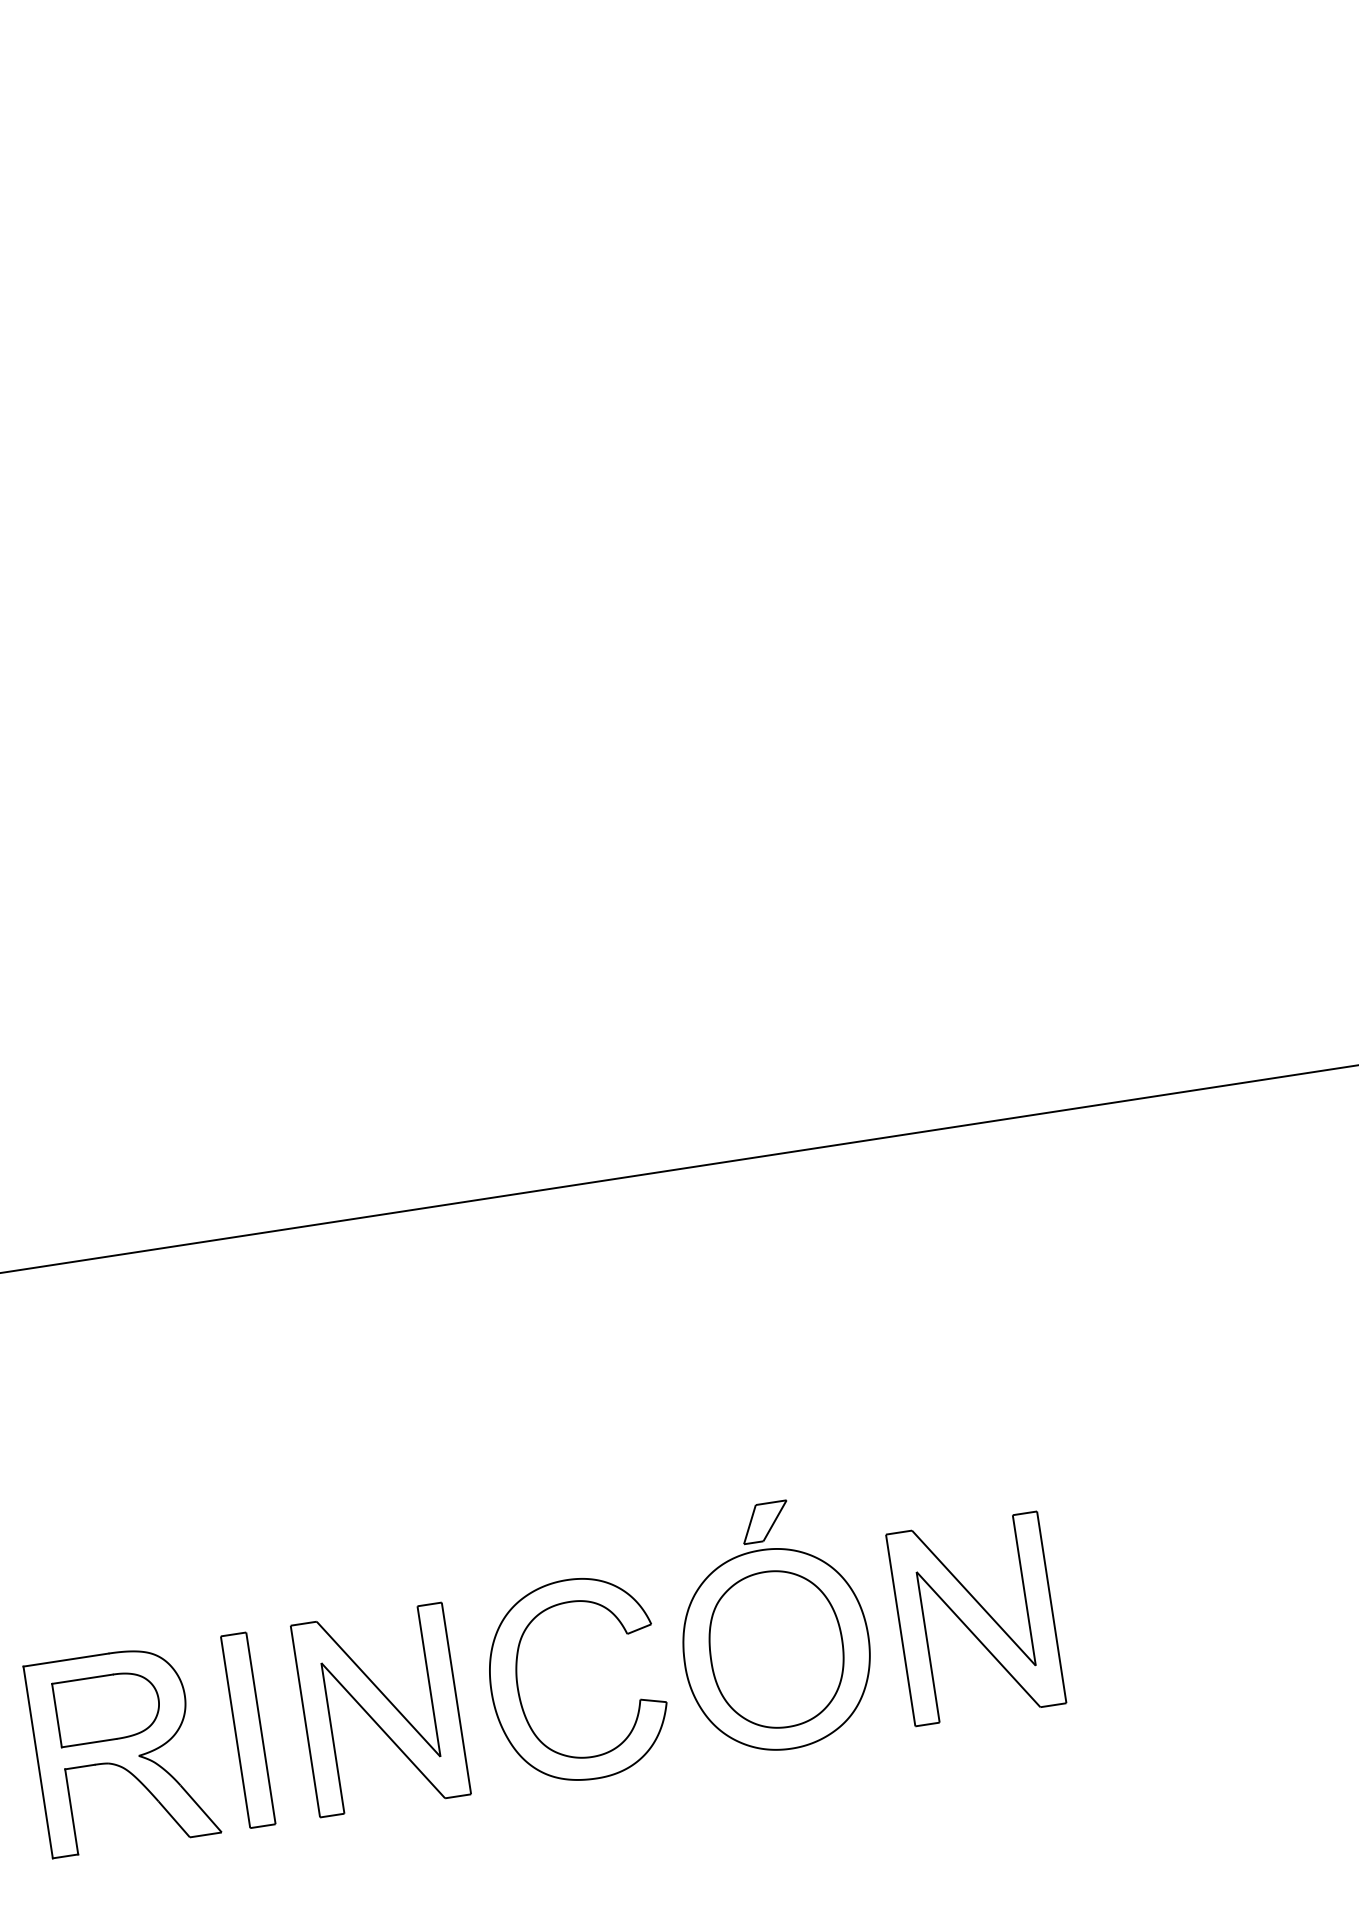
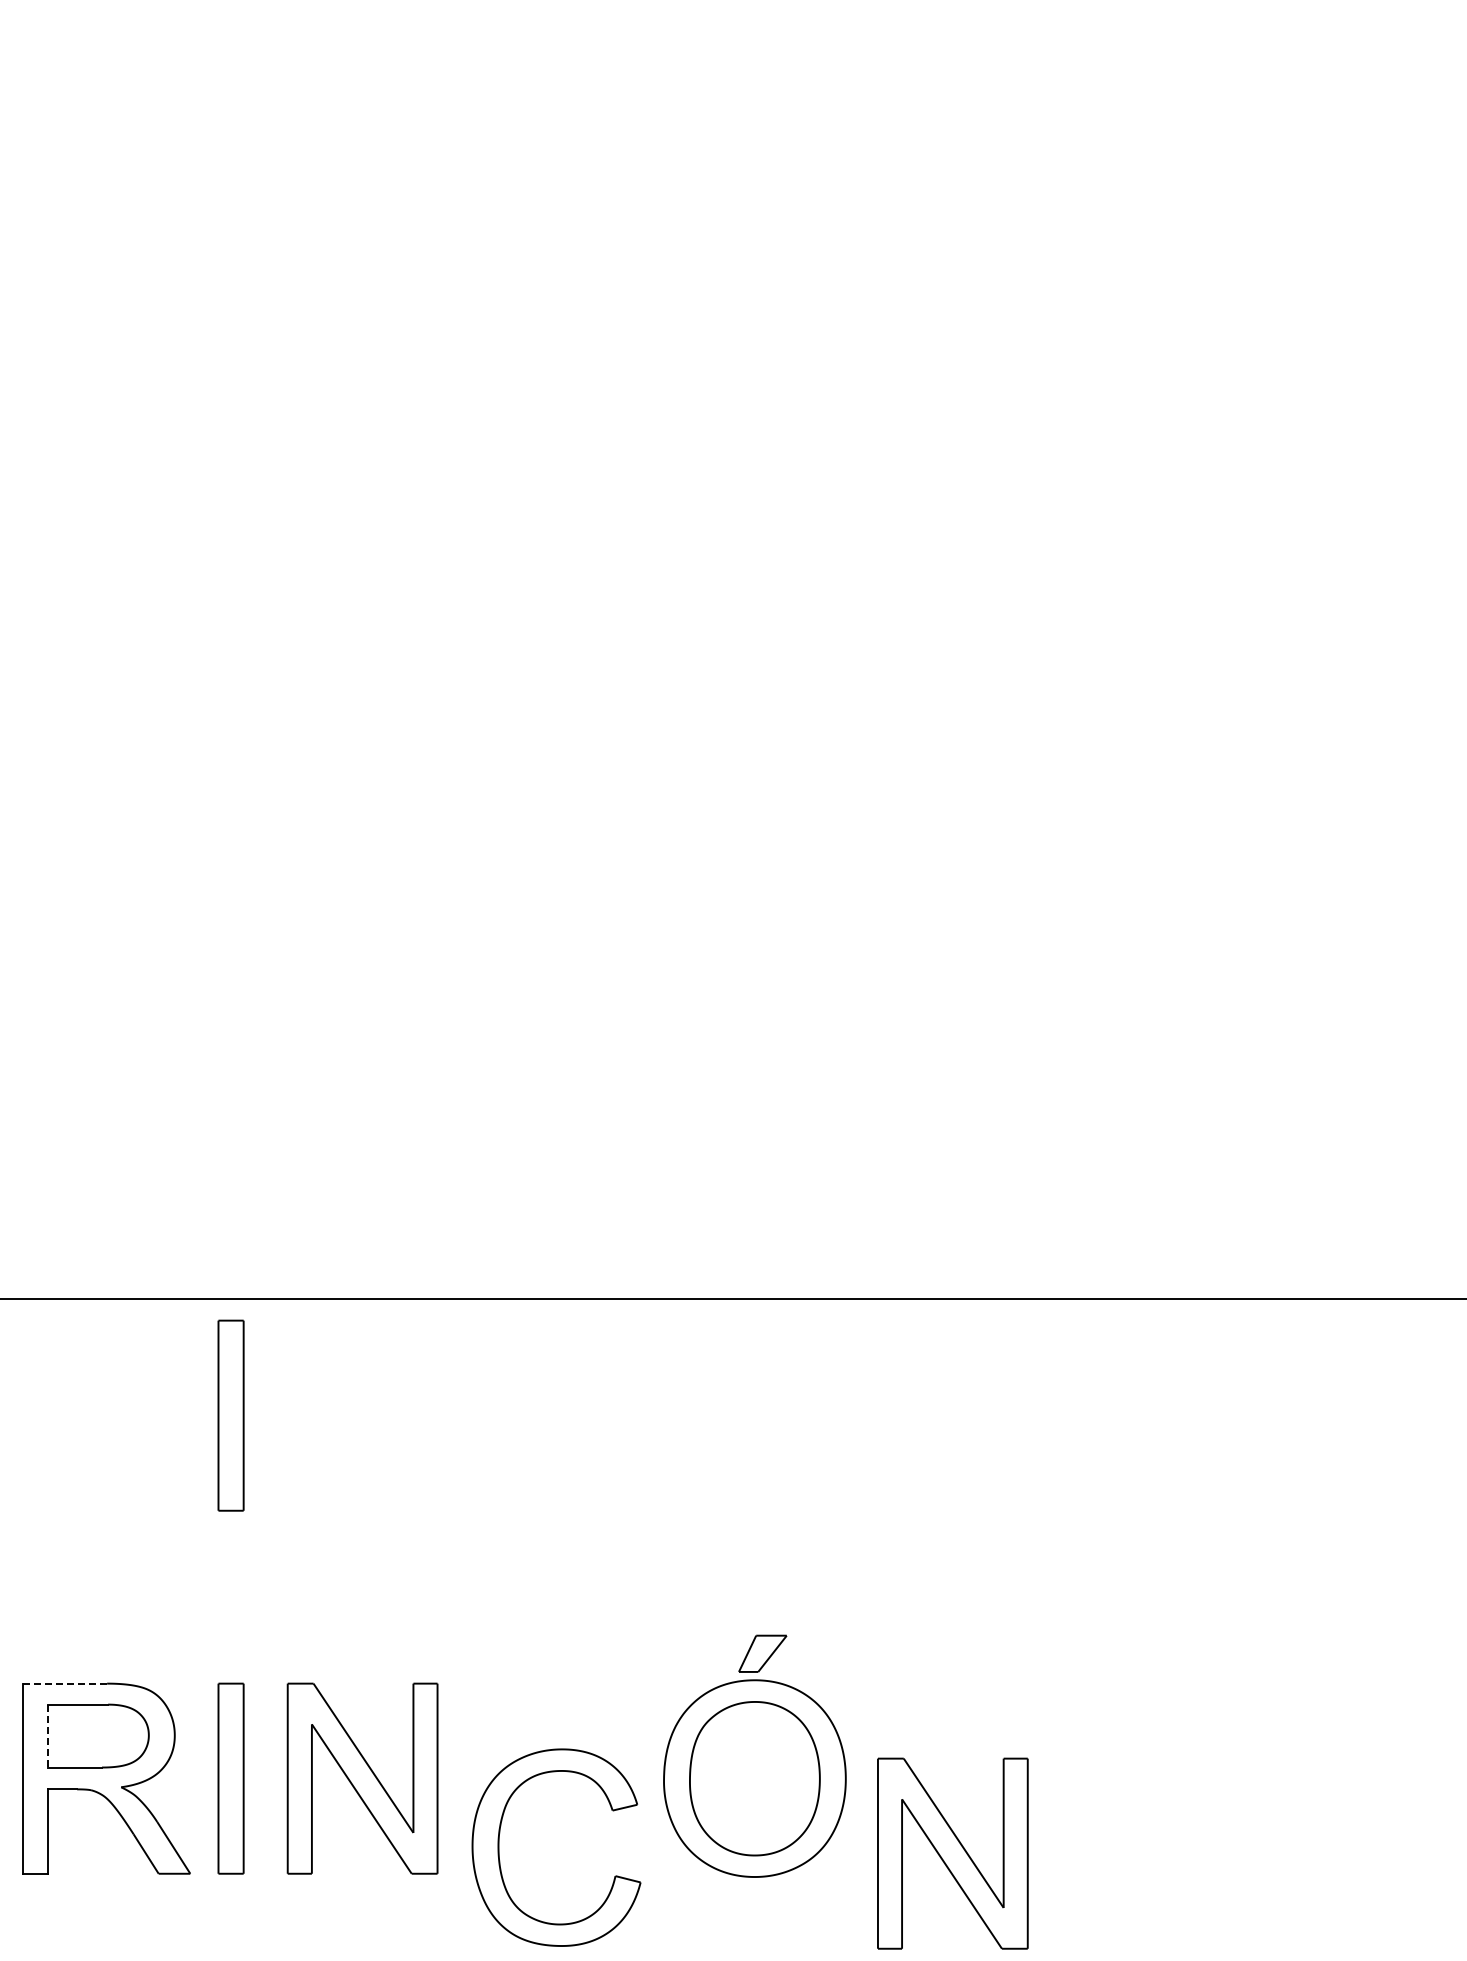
part: (191, 1364) -> (230, 1415), added
part: (975, 1618) -> (952, 1853), moved
line: (65, 1660) -> (64, 1683), solid -> dashed
part: (518, 1688) -> (499, 1847), moved
line: (56, 1716) -> (47, 1736), solid -> dashed

